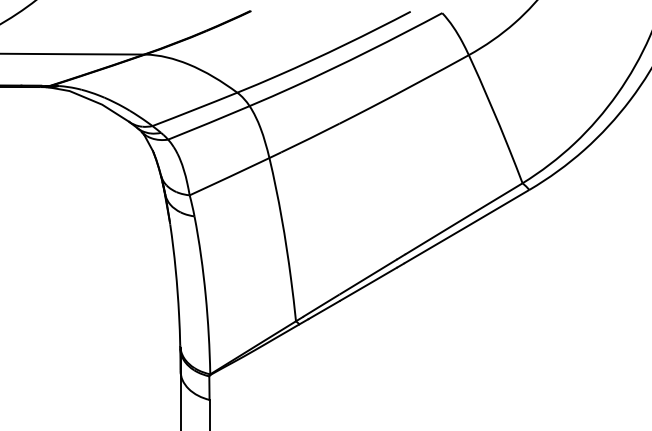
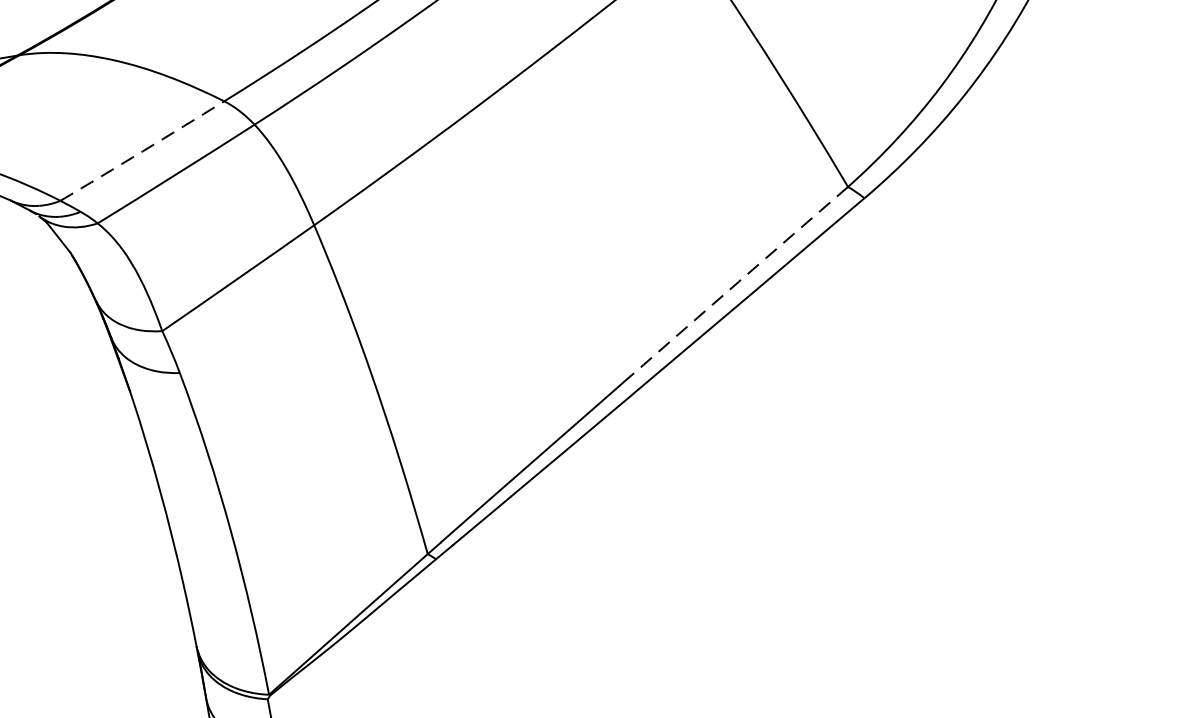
arc: (194, 109) -> (141, 151), solid -> dashed
arc: (463, 218) -> (738, 281), solid -> dashed

